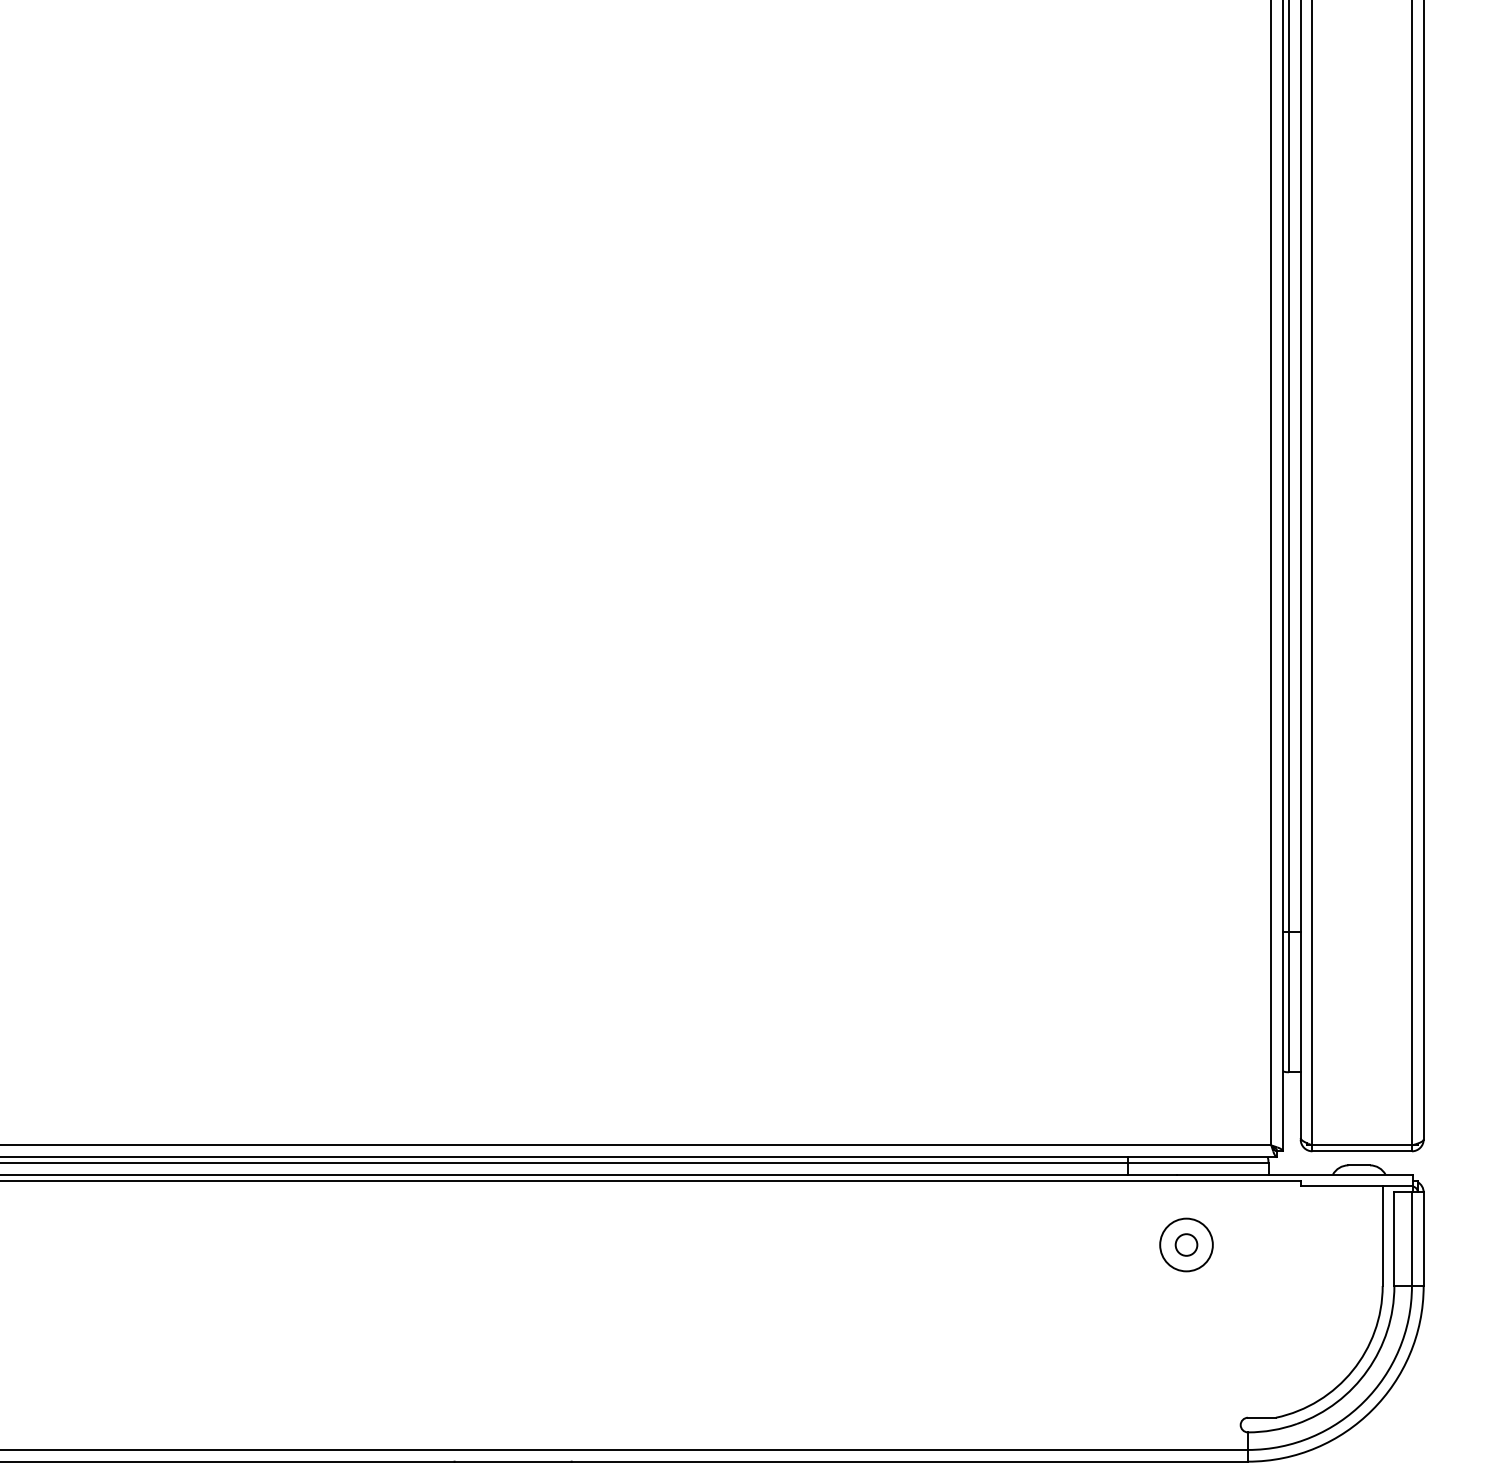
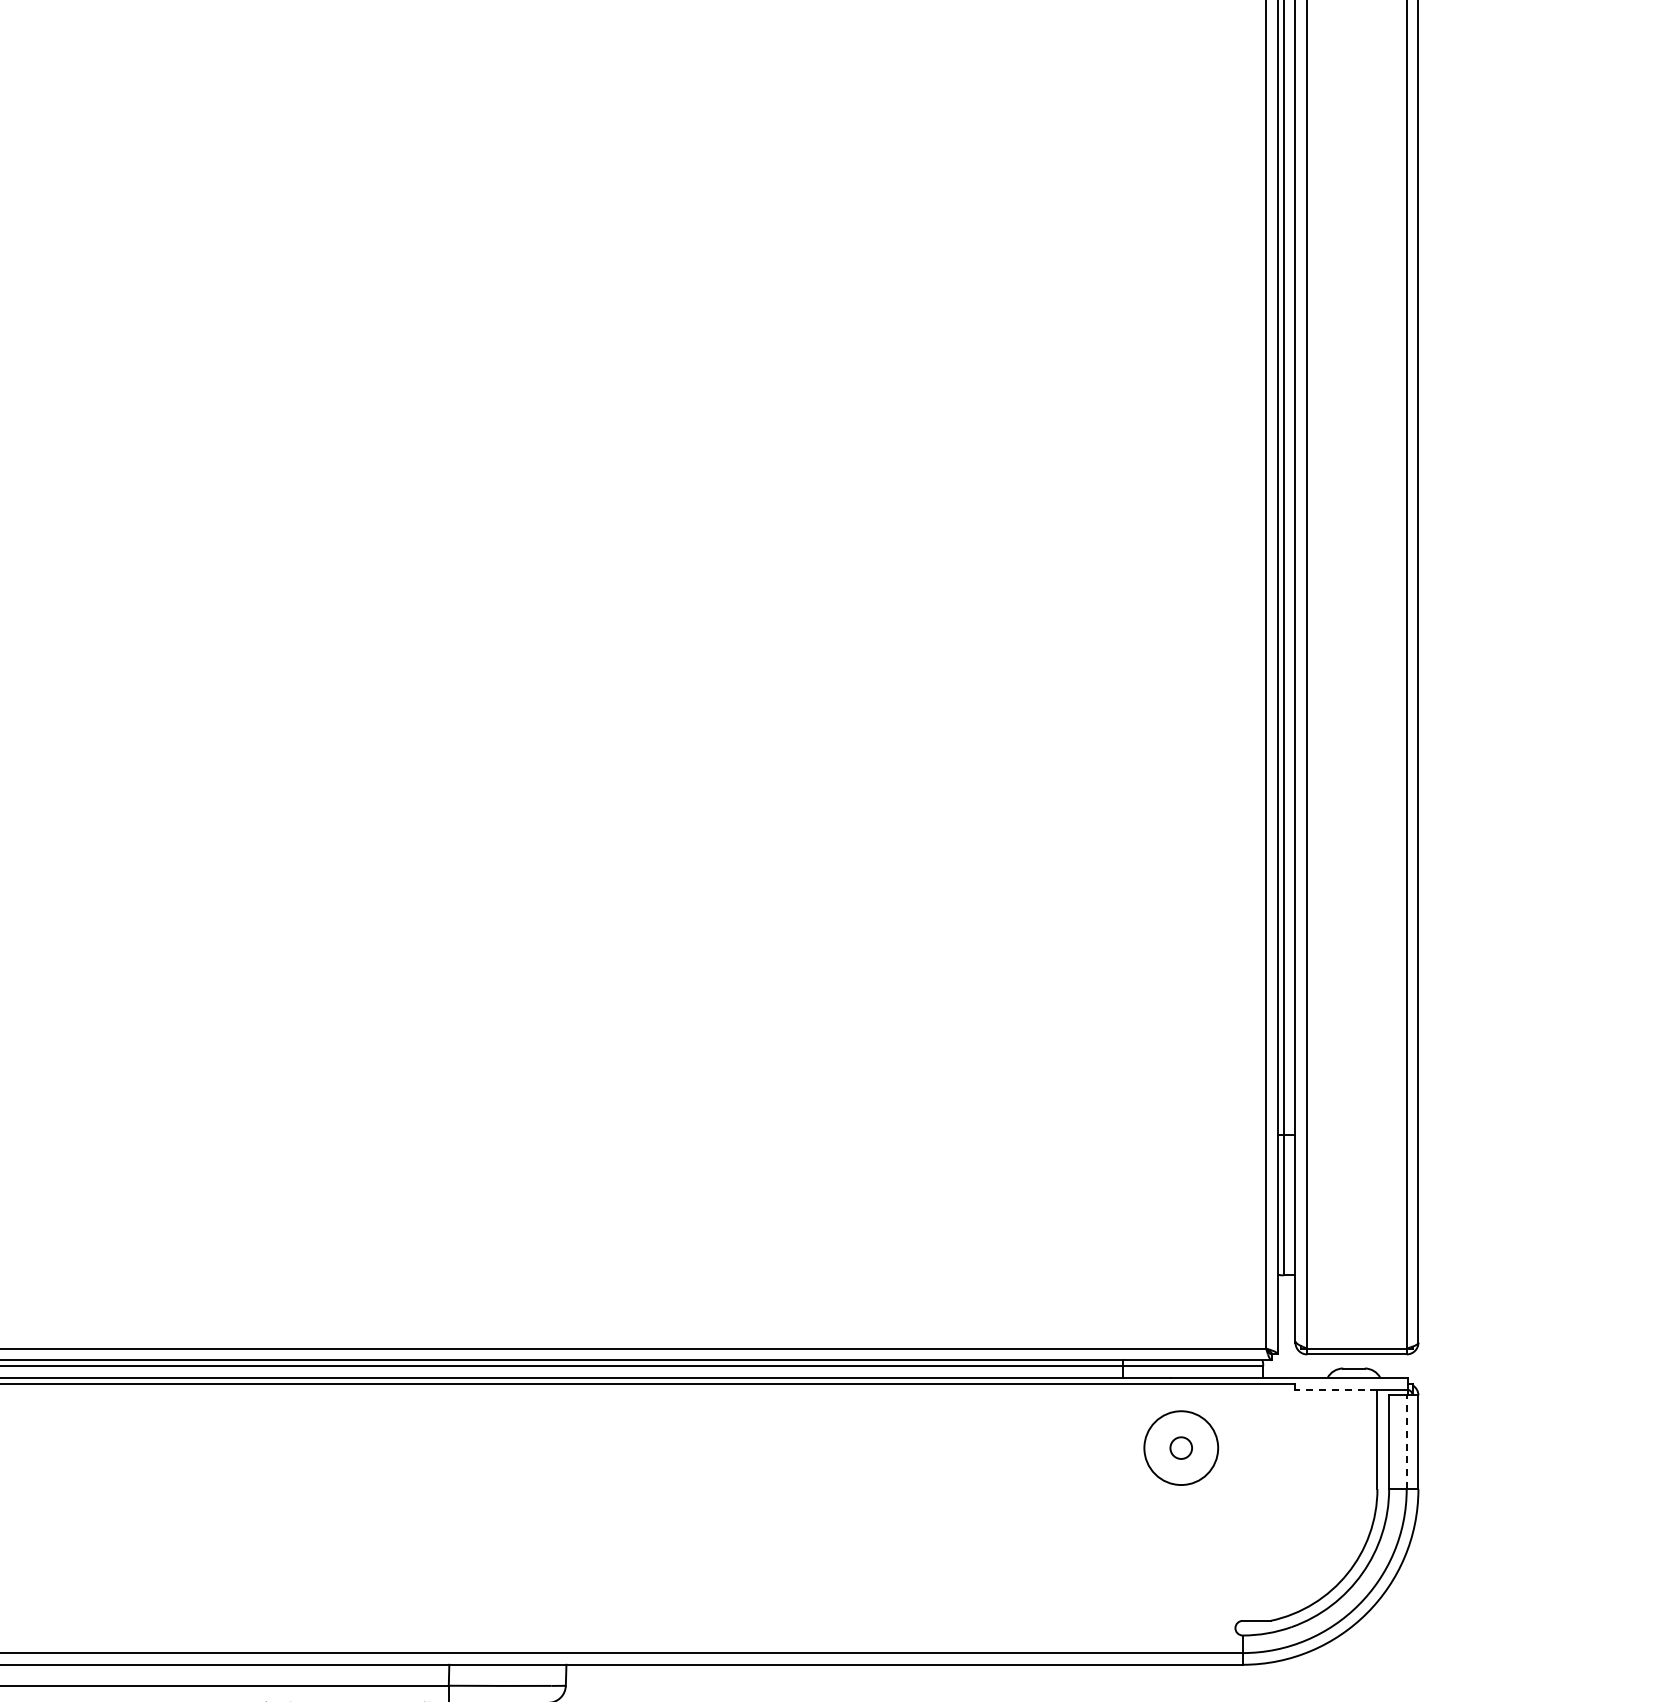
line: (1341, 1186) -> (1336, 1389), solid -> dashed
line: (1411, 1239) -> (1406, 1442), solid -> dashed
circle: (1185, 1244) -> (1180, 1447), size x1.4

